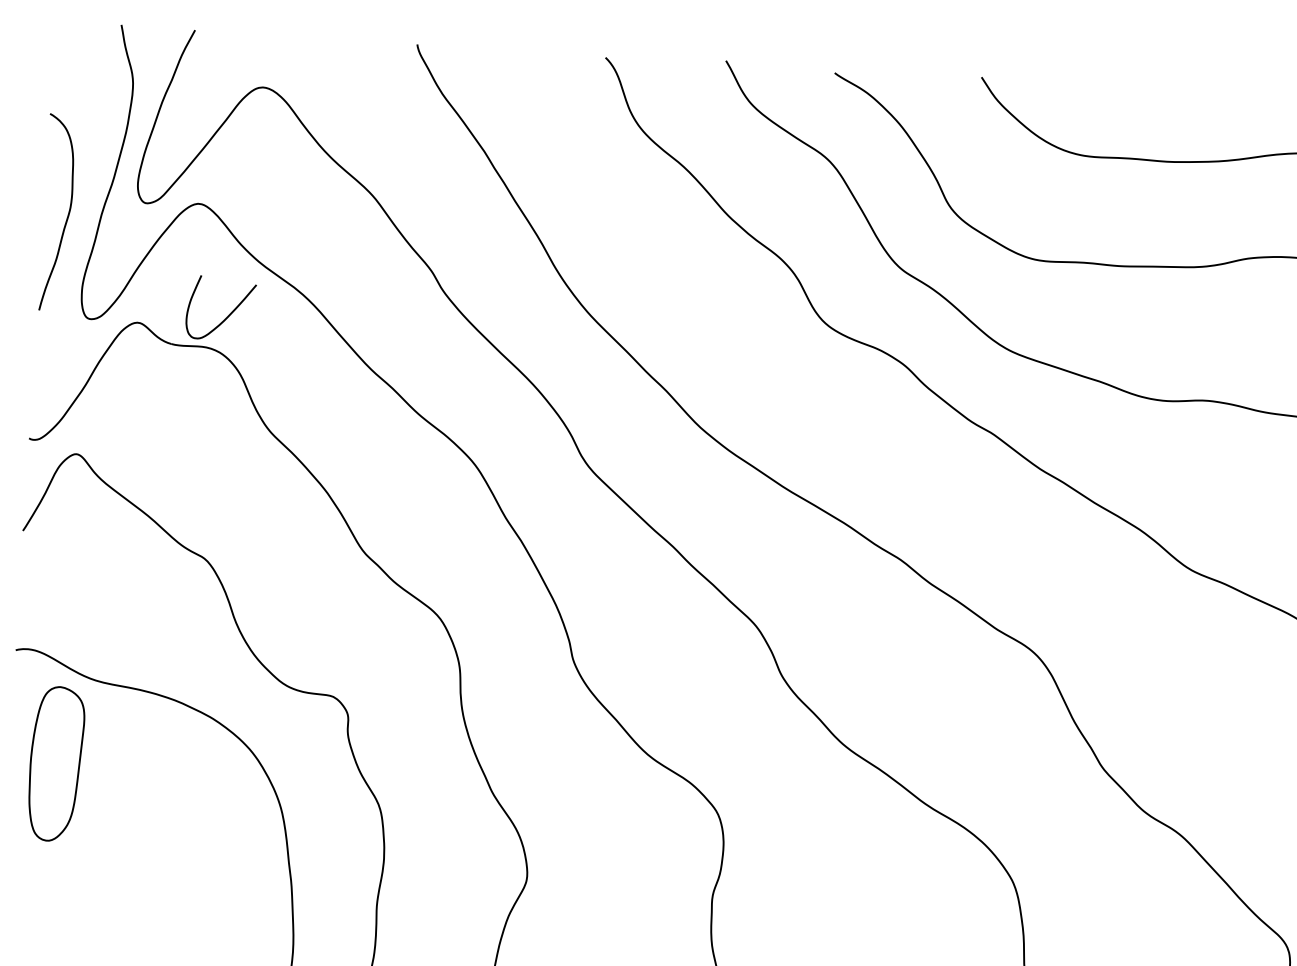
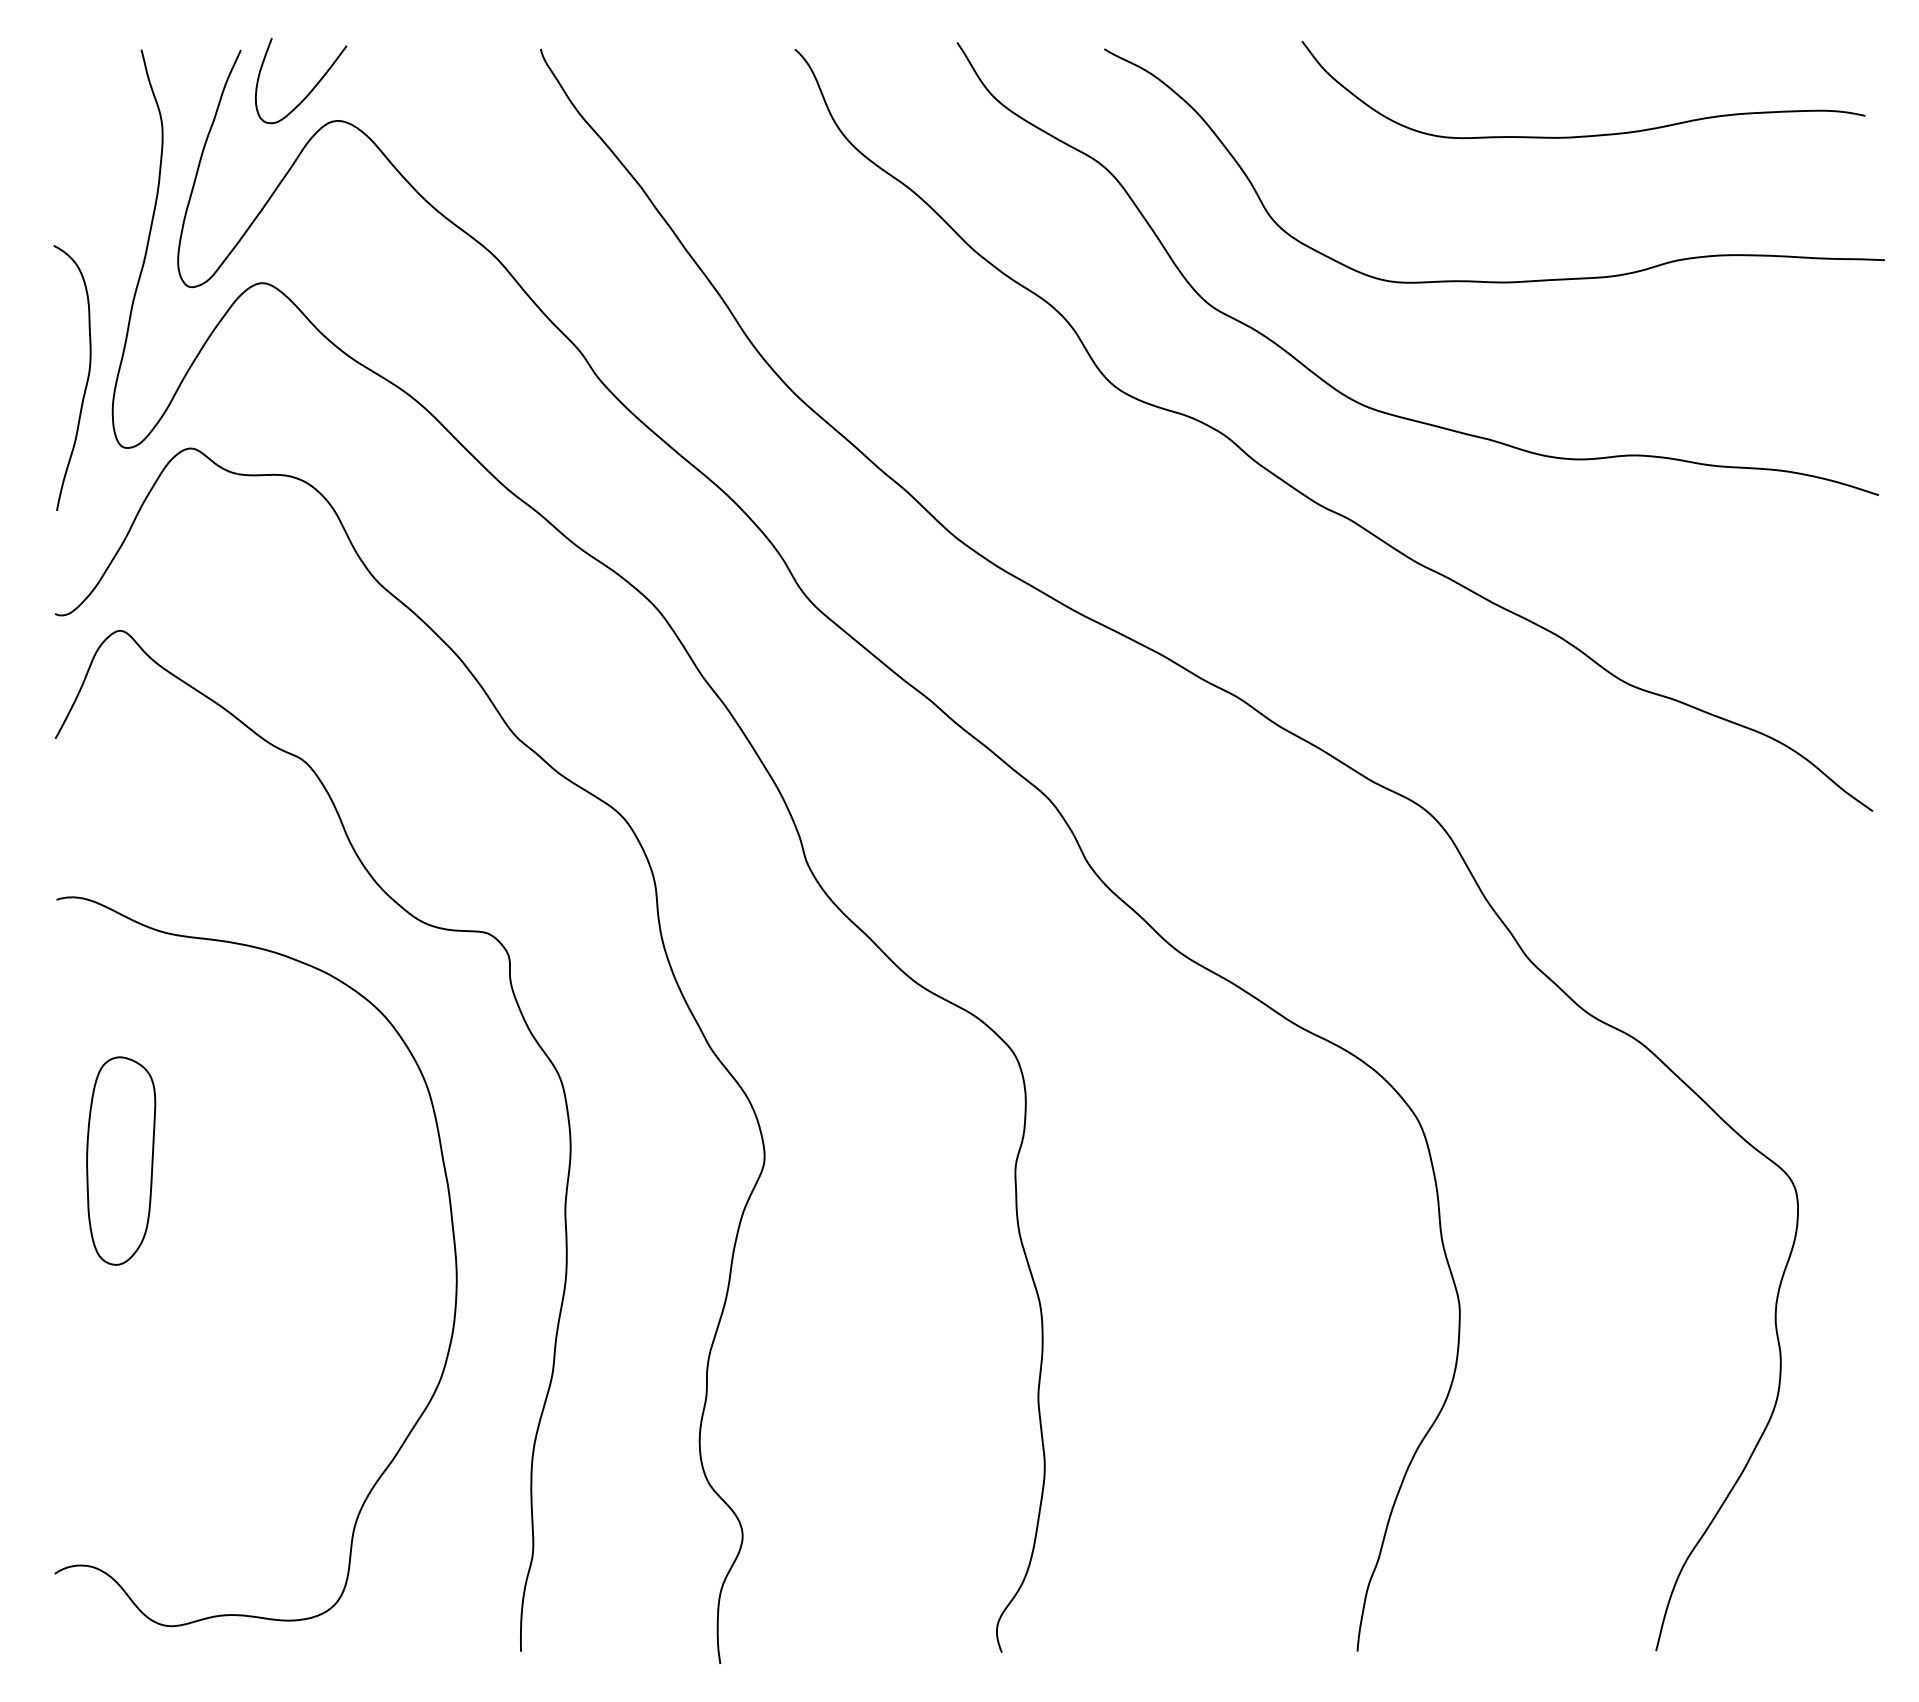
curve: (67, 215) -> (86, 380), moved
curve: (227, 316) -> (310, 90), moved
part: (56, 763) -> (121, 1160), moved

